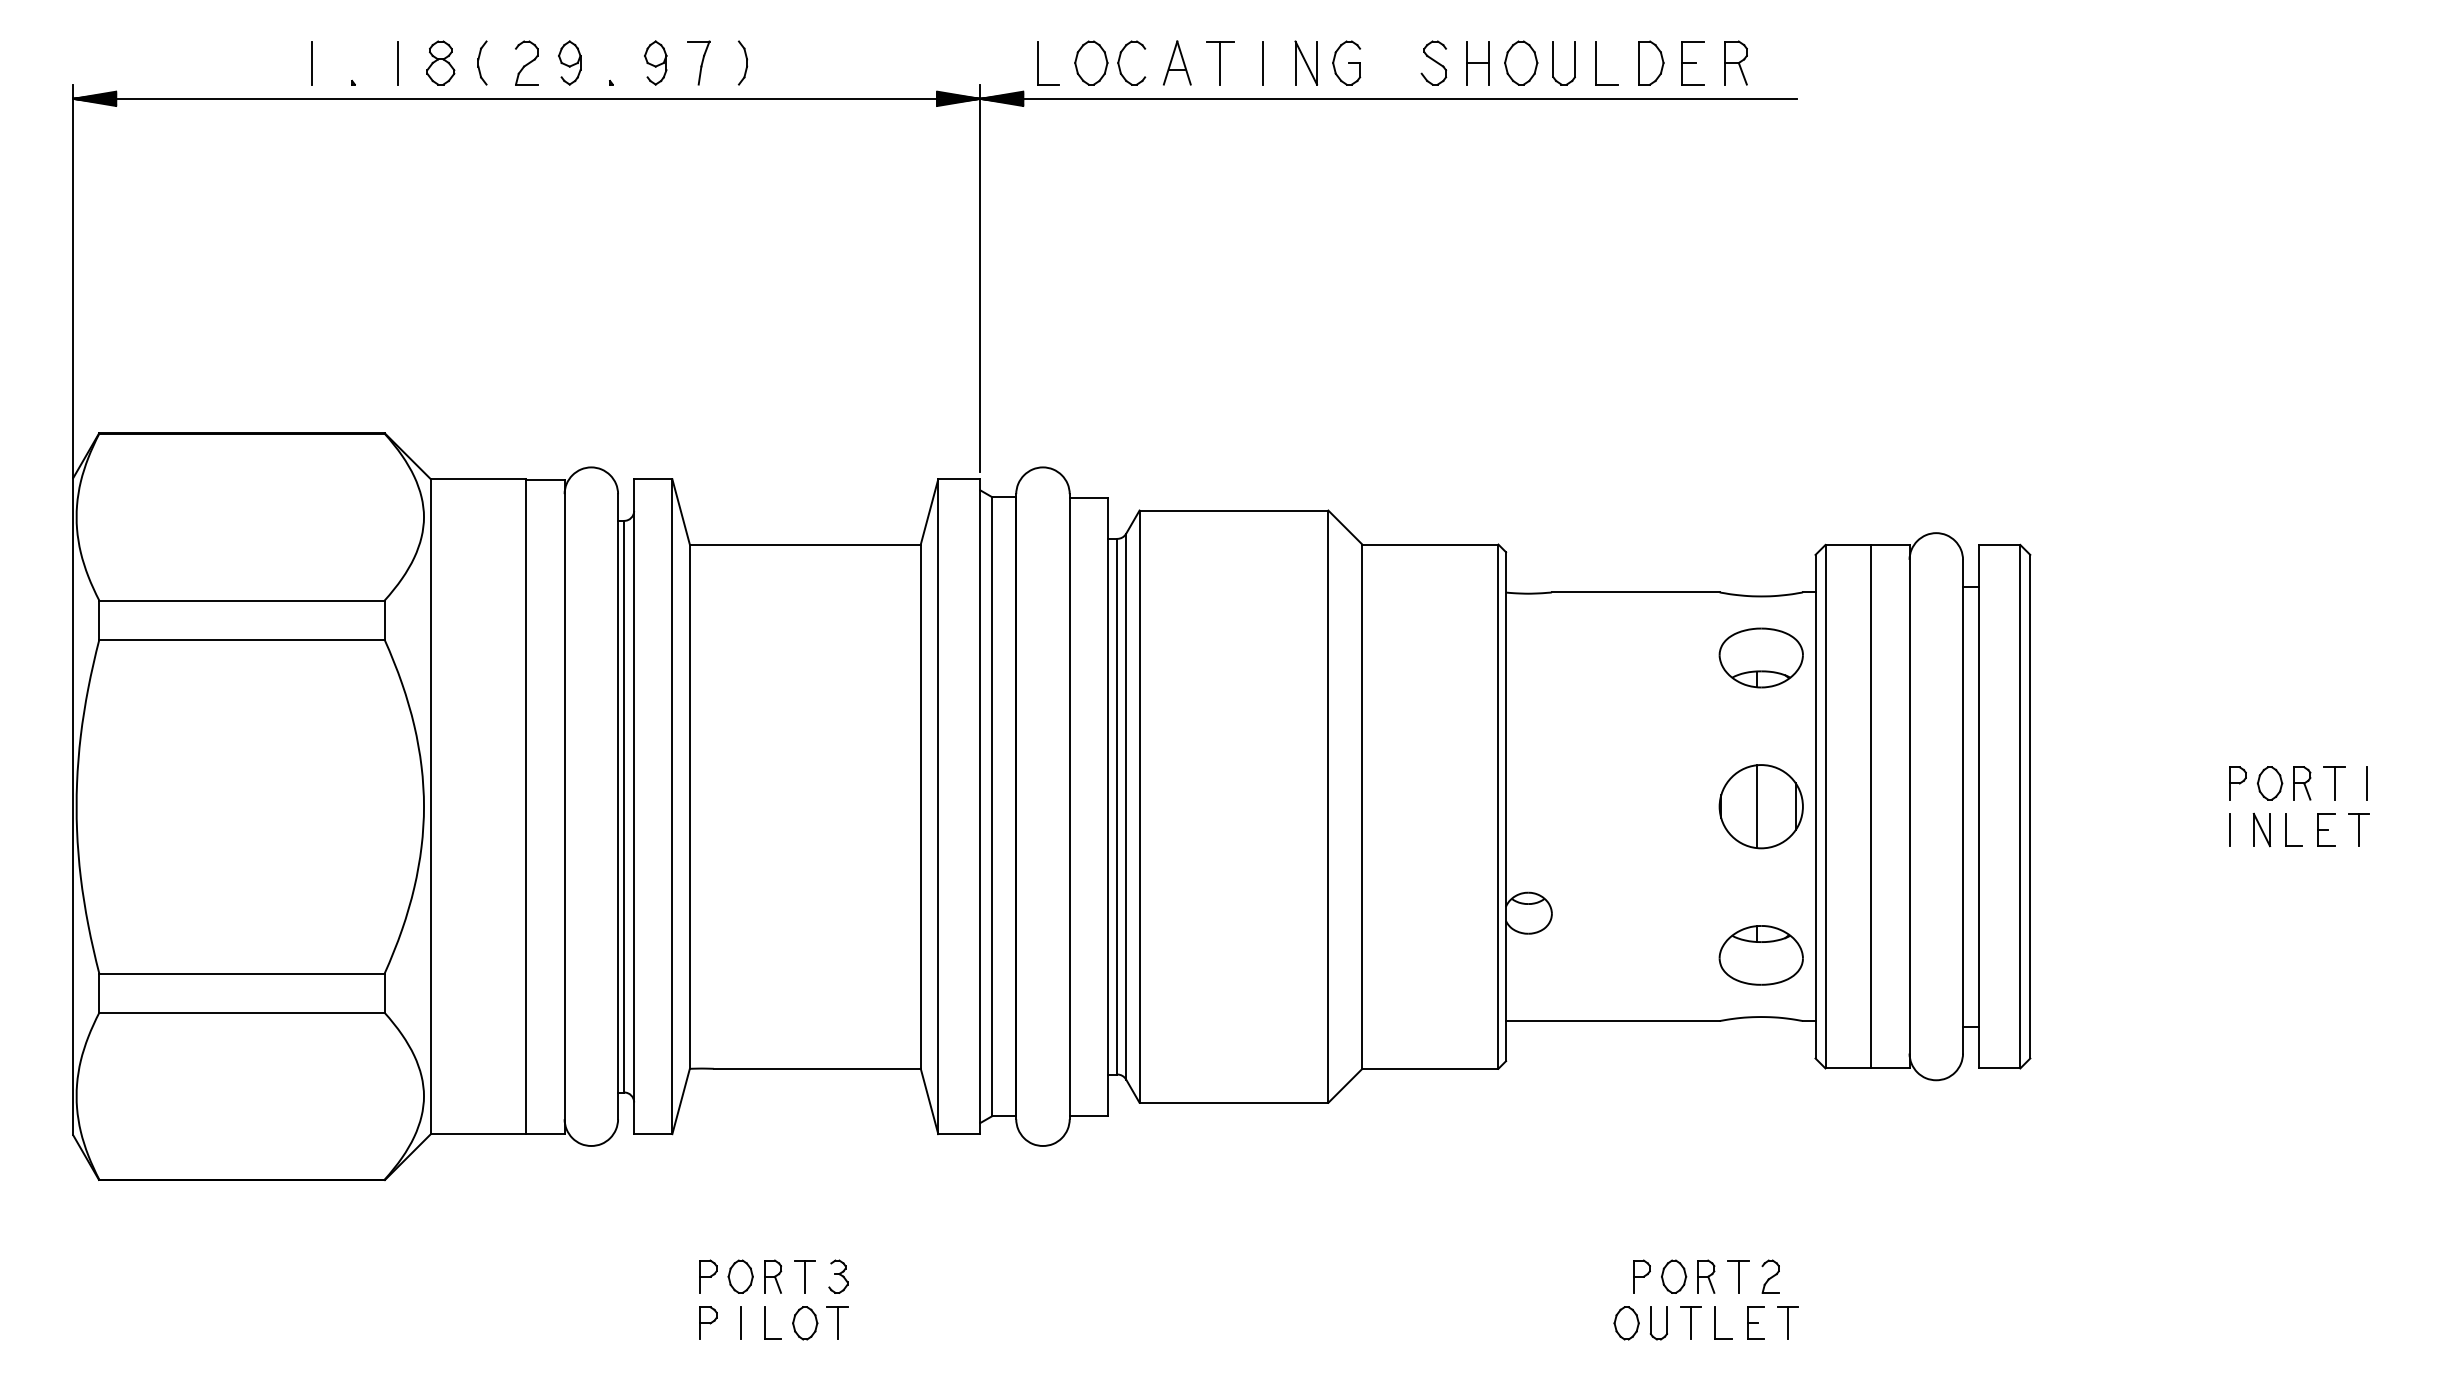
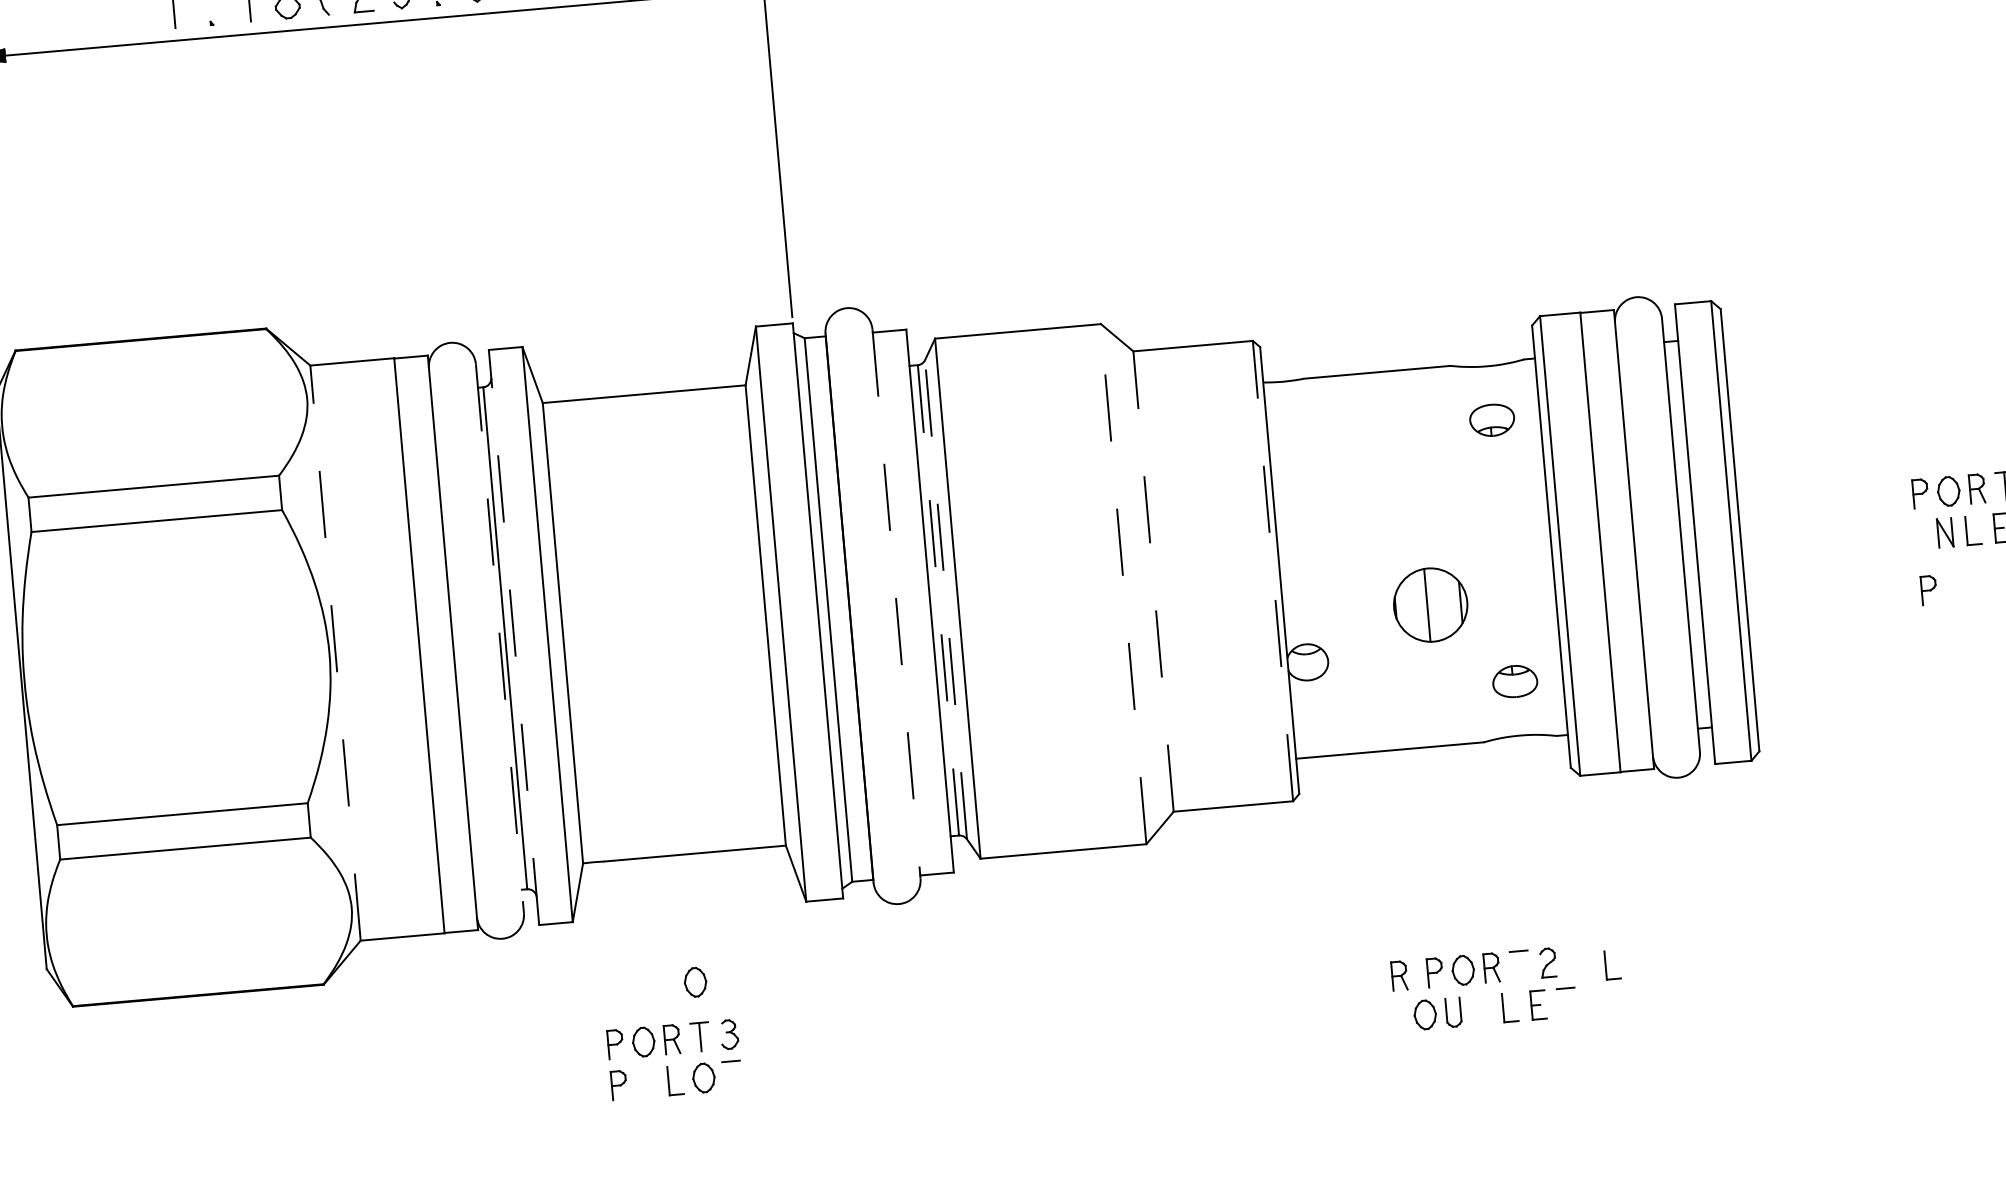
part: (1760, 657) -> (1491, 419), size x0.6
line: (430, 806) -> (335, 652), solid -> dashed
line: (618, 806) -> (500, 638), solid -> dashed
line: (634, 806) -> (514, 637), solid -> dashed
line: (1069, 806) -> (896, 603), solid -> dashed
line: (1117, 806) -> (938, 600), solid -> dashed
line: (1126, 806) -> (946, 599), solid -> dashed
line: (1328, 806) -> (1123, 583), solid -> dashed
line: (1362, 806) -> (1153, 581), solid -> dashed
line: (1498, 806) -> (1273, 570), solid -> dashed
part: (1760, 806) -> (1429, 604), moved
line: (2229, 829) -> (1916, 534), removed
part: (2237, 893) -> (1928, 590), added
part: (1760, 955) -> (1514, 681), size x0.6
part: (805, 1214) -> (695, 982), added
part: (1601, 1276) -> (1399, 975), added
line: (1738, 1276) -> (1519, 965), removed
part: (1835, 1284) -> (1605, 964), added
part: (1690, 1322) -> (1481, 1009), removed
line: (740, 1323) -> (647, 1083), removed
line: (837, 1323) -> (732, 1075), removed
line: (1787, 1323) -> (1566, 1002), removed

